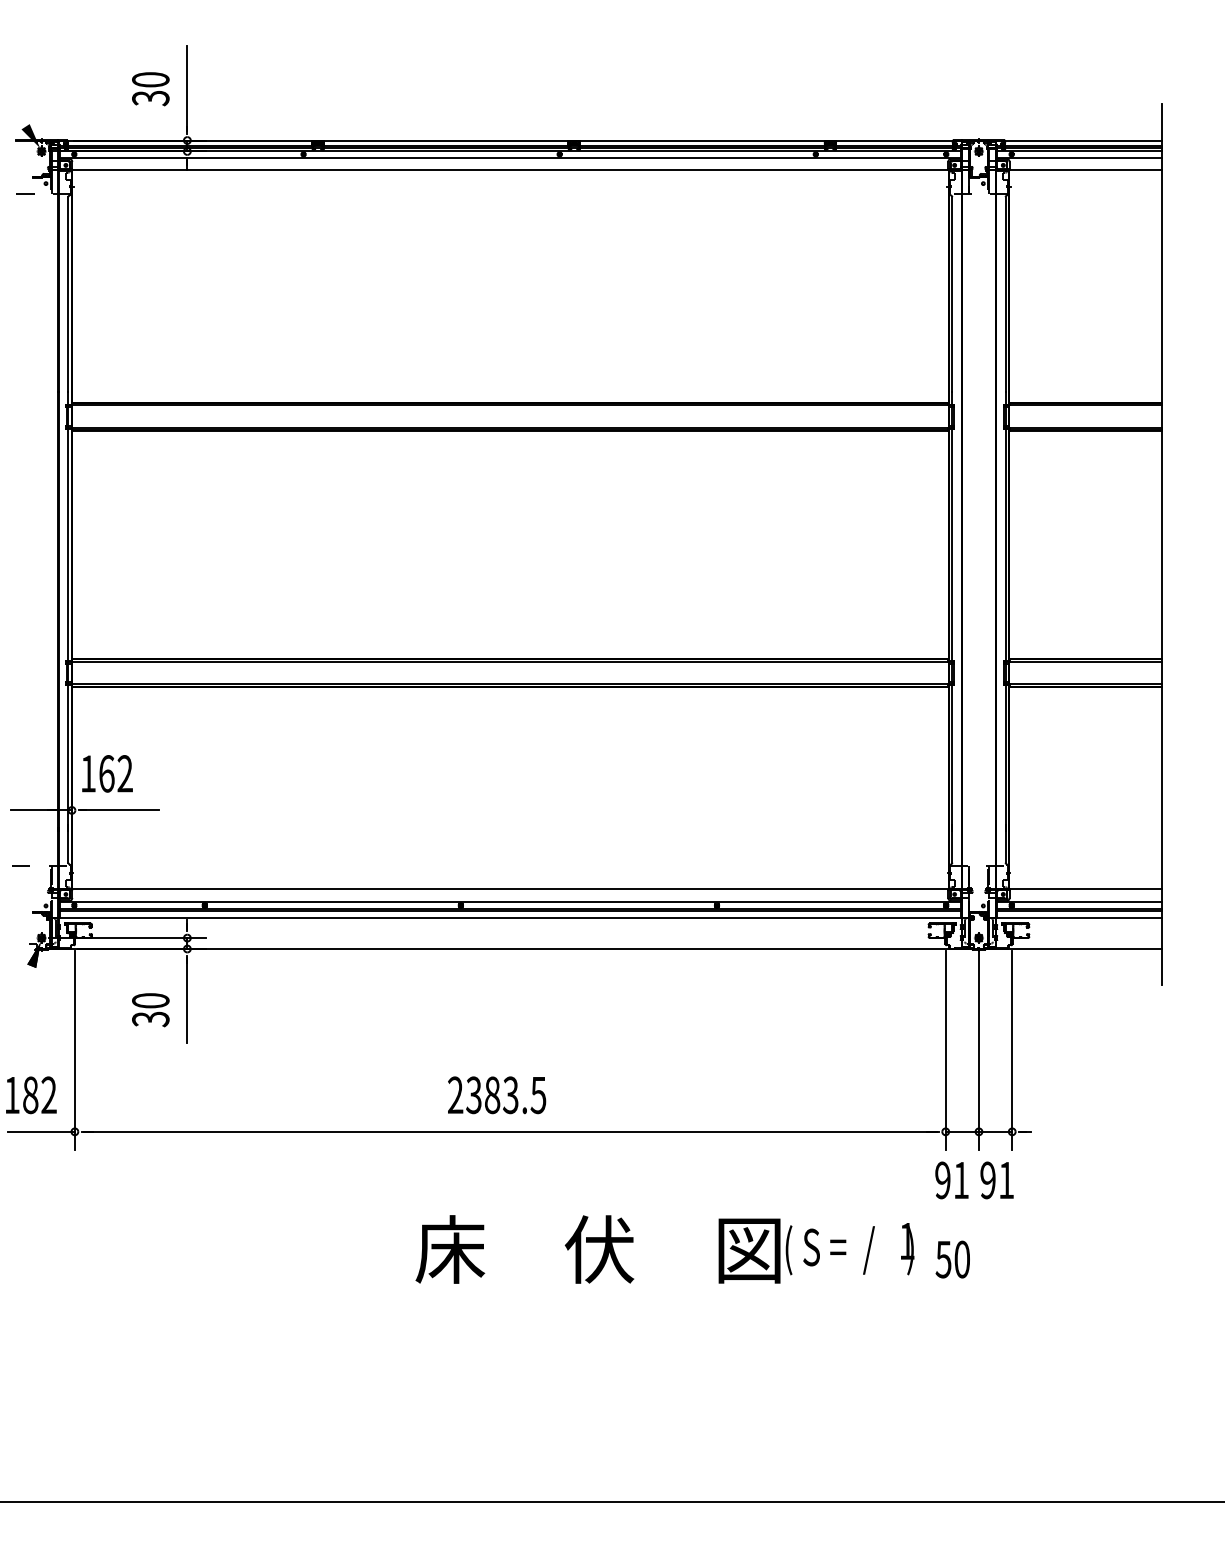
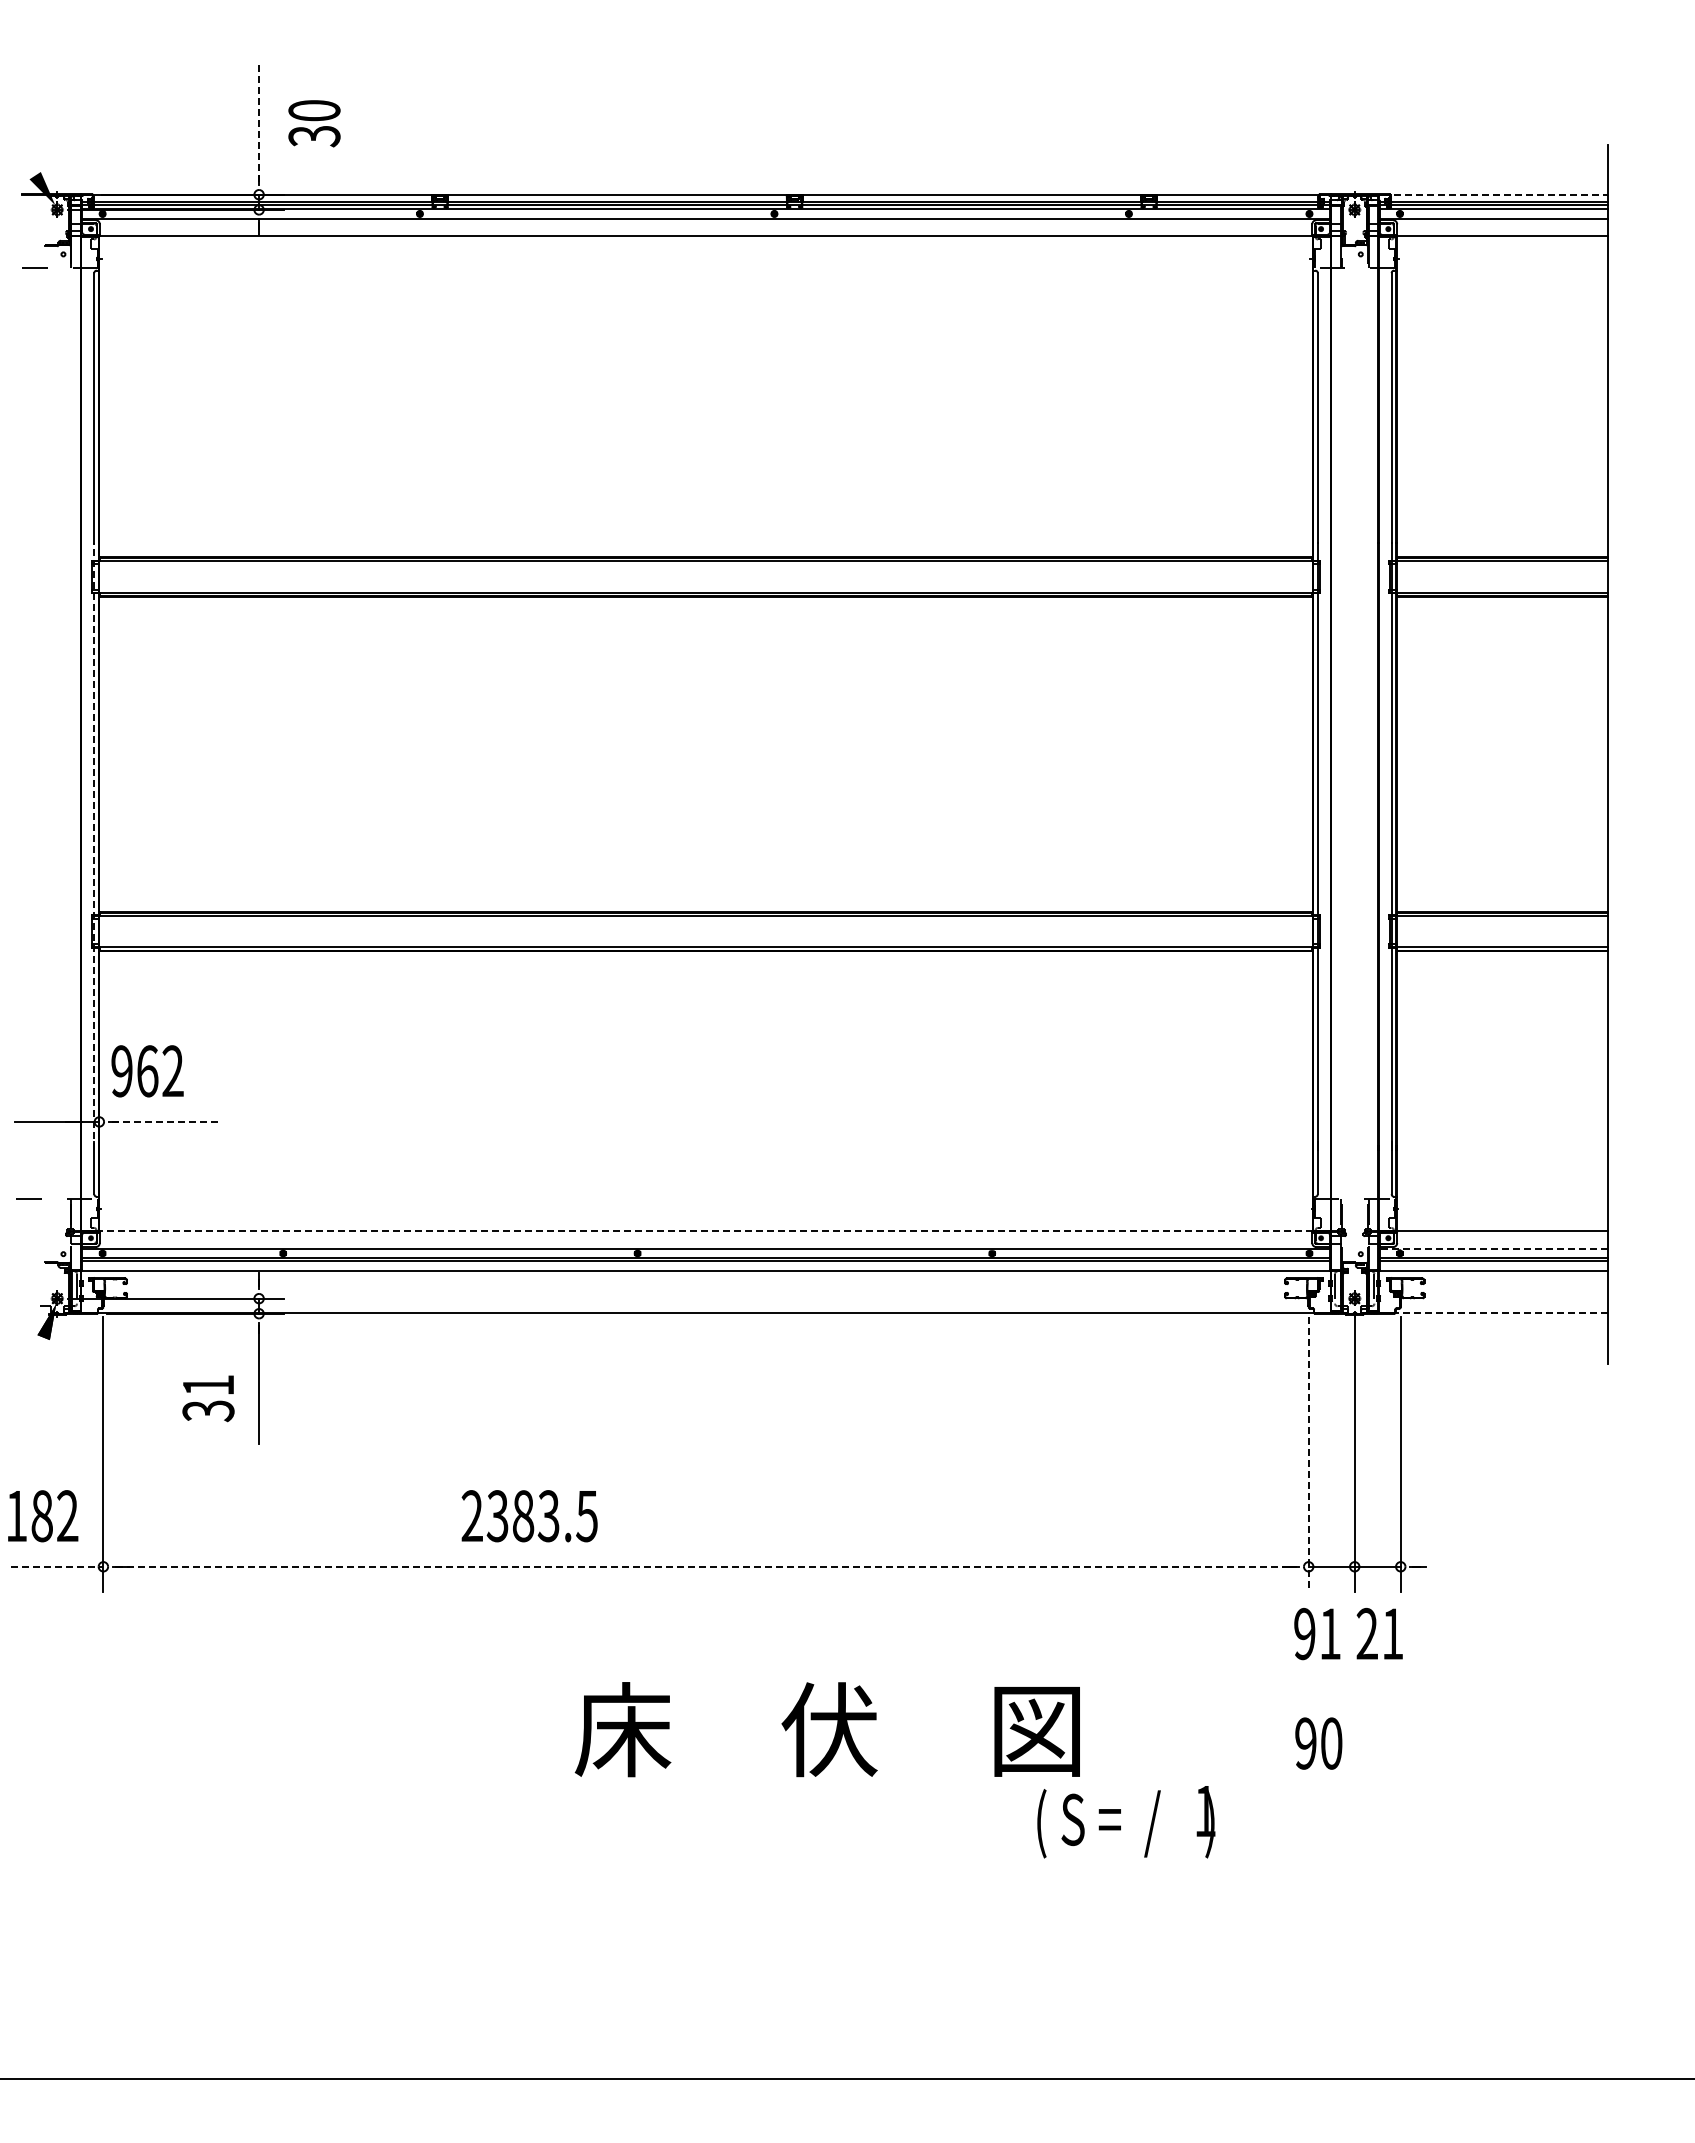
text: (150, 89) -> (314, 123), moved
line: (187, 89) -> (259, 123), solid -> dashed
line: (1072, 141) -> (1484, 195), solid -> dashed
line: (68, 611) -> (94, 846), solid -> dashed
text: (87, 774) -> (121, 1071), 162 -> 962
line: (120, 810) -> (166, 1121), solid -> dashed
line: (510, 889) -> (706, 1231), solid -> dashed
line: (1079, 901) -> (1493, 1248), solid -> dashed
line: (1072, 948) -> (1483, 1313), solid -> dashed
text: (150, 1000) -> (208, 1384), 30 -> 31
line: (945, 1050) -> (1308, 1454), solid -> dashed
text: (496, 1095) -> (529, 1516), moved
line: (41, 1131) -> (57, 1566), solid -> dashed
line: (510, 1131) -> (706, 1566), solid -> dashed
text: (987, 1180) -> (1366, 1634), 91 -> 21
text: (850, 1249) -> (1126, 1822), moved
text: (943, 1259) -> (1305, 1743), 50 -> 90

